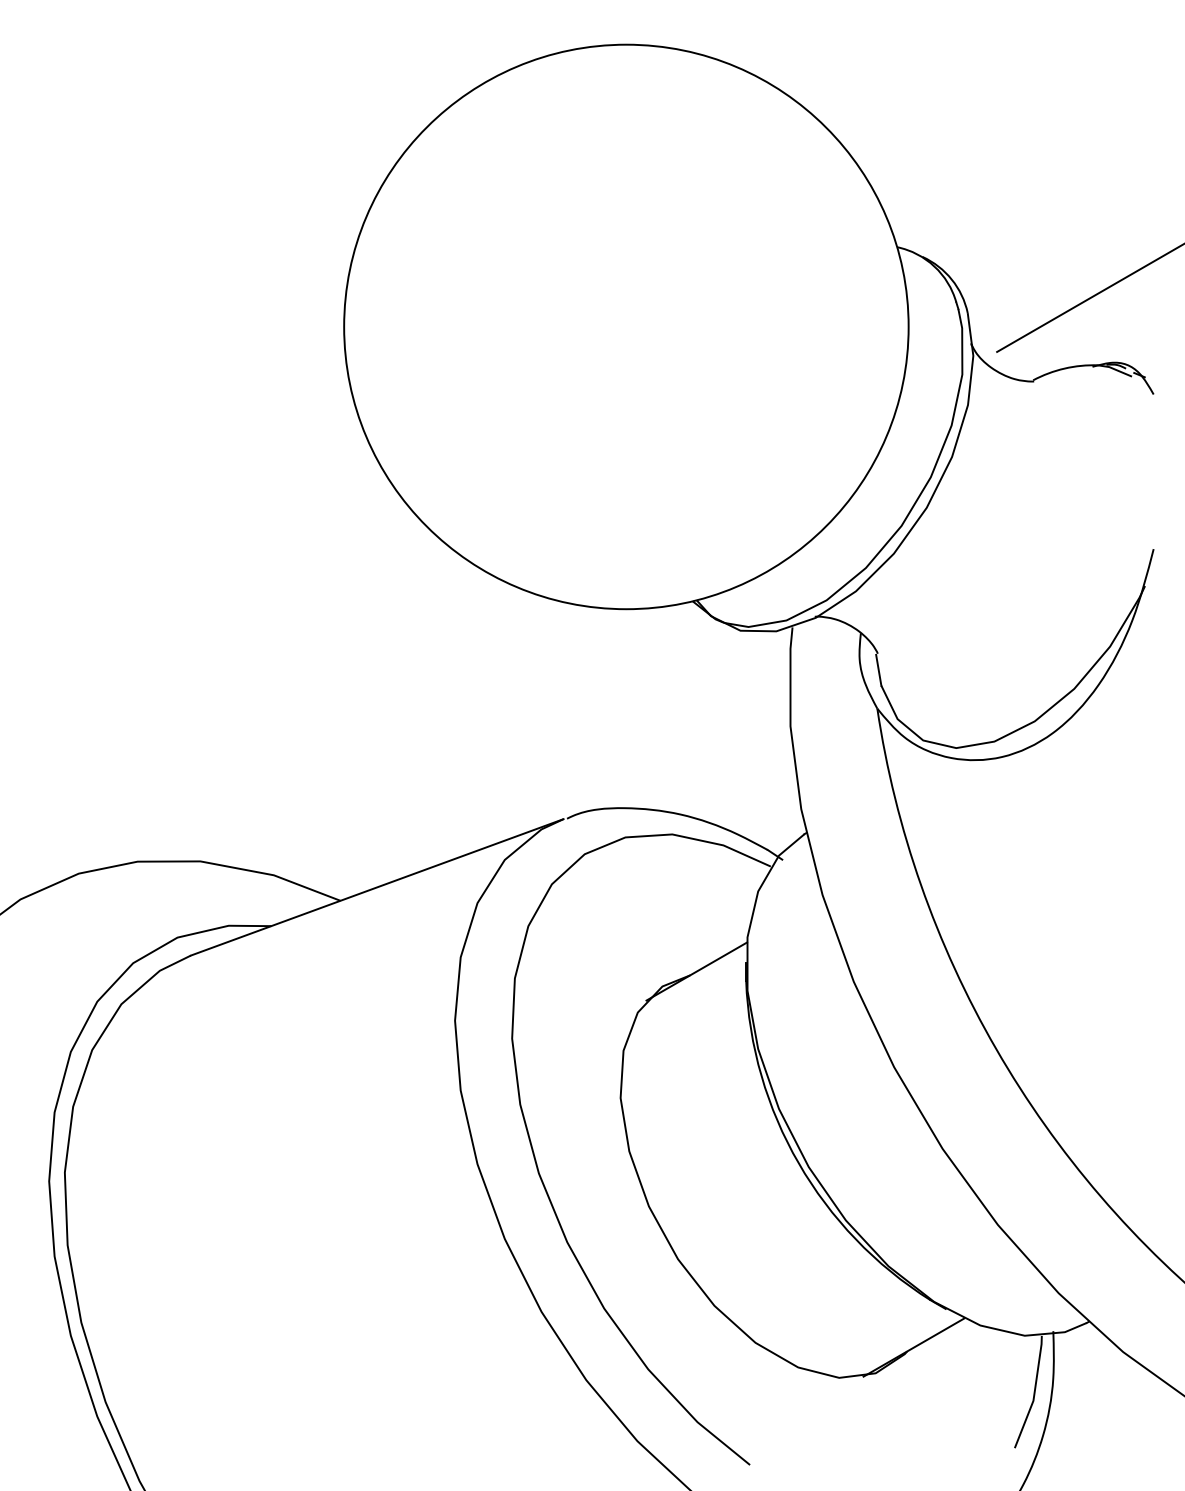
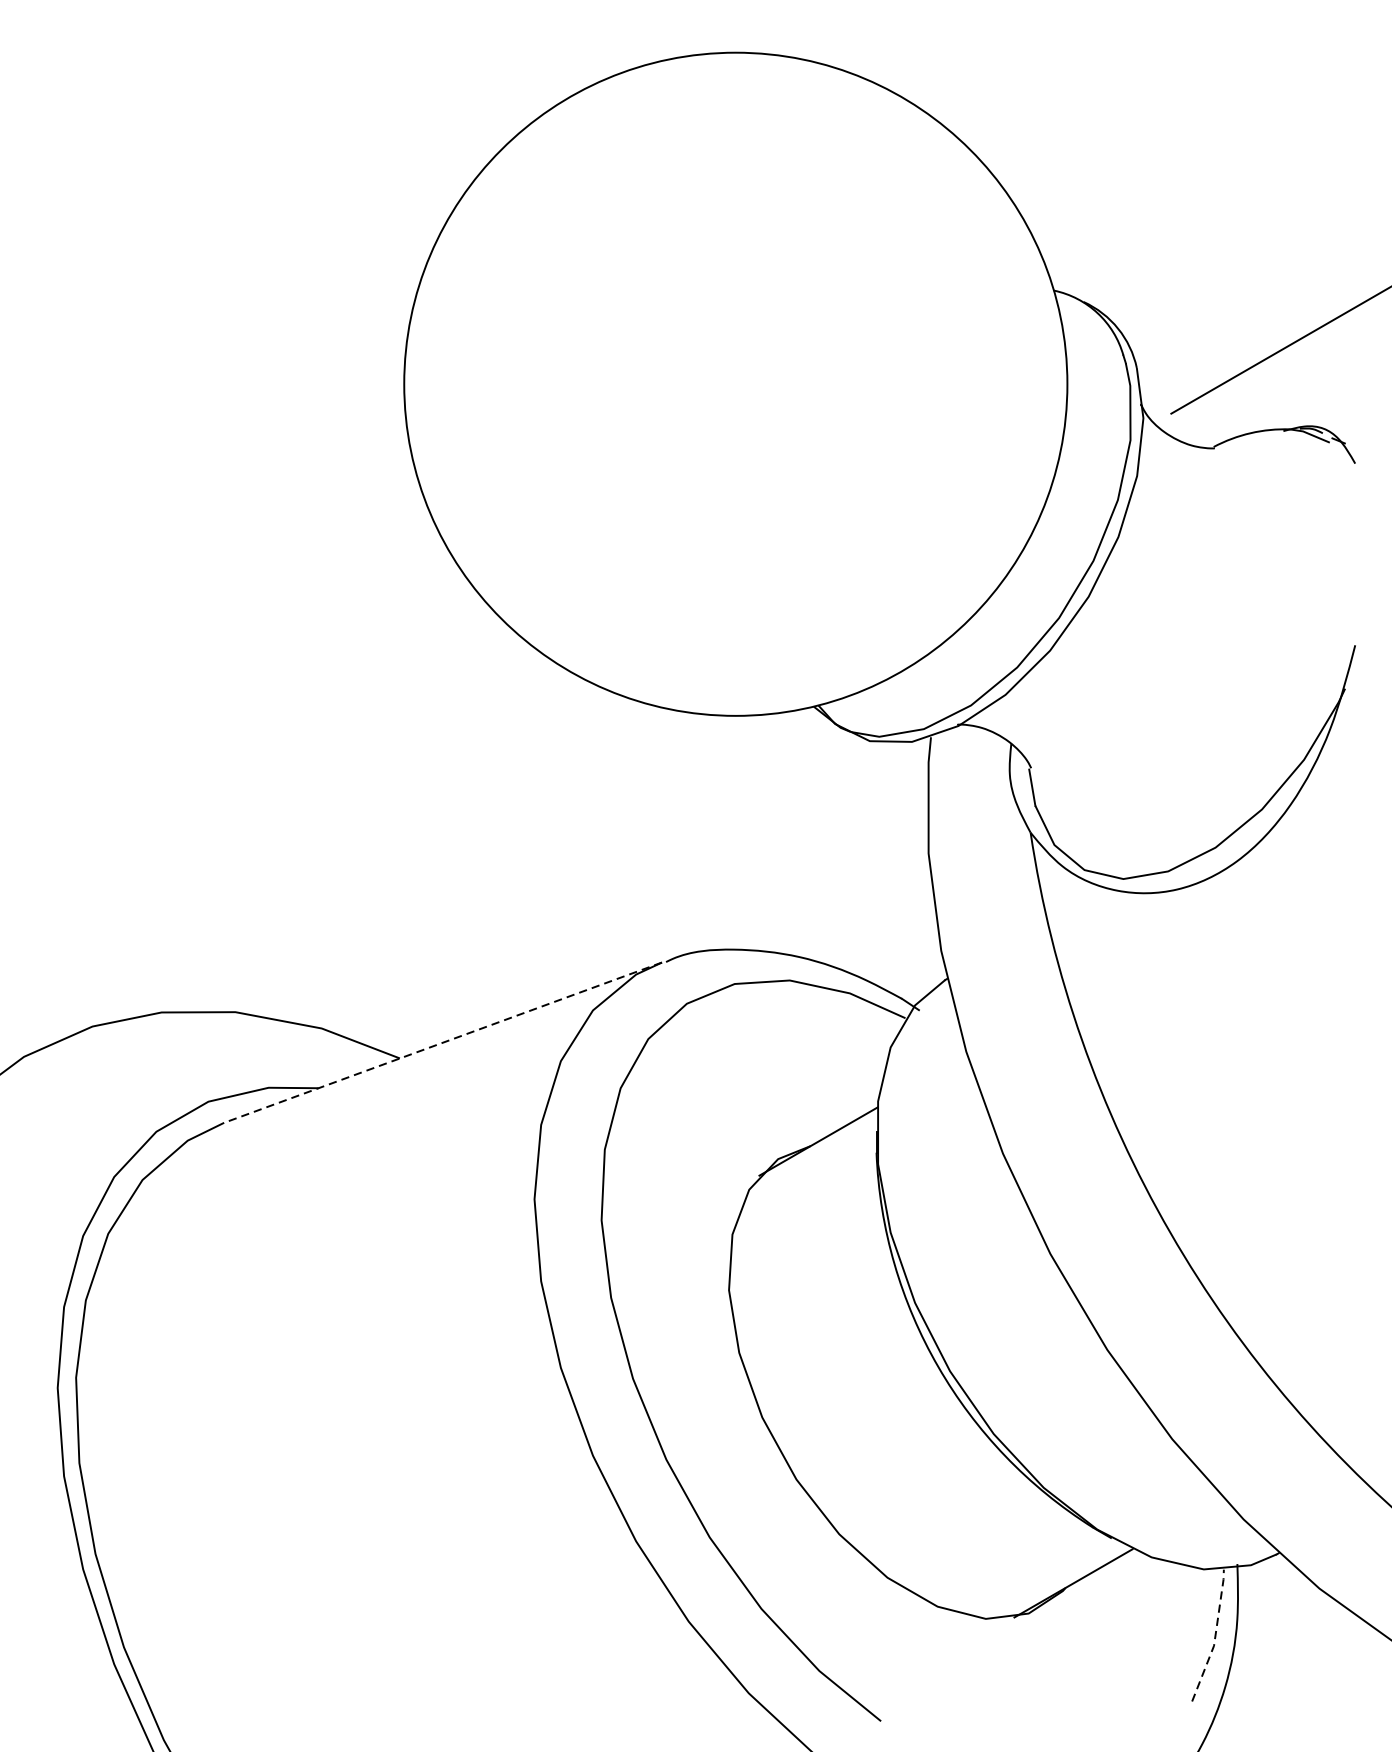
line: (376, 887) -> (442, 1042), solid -> dashed
line: (1034, 1393) -> (1215, 1637), solid -> dashed

